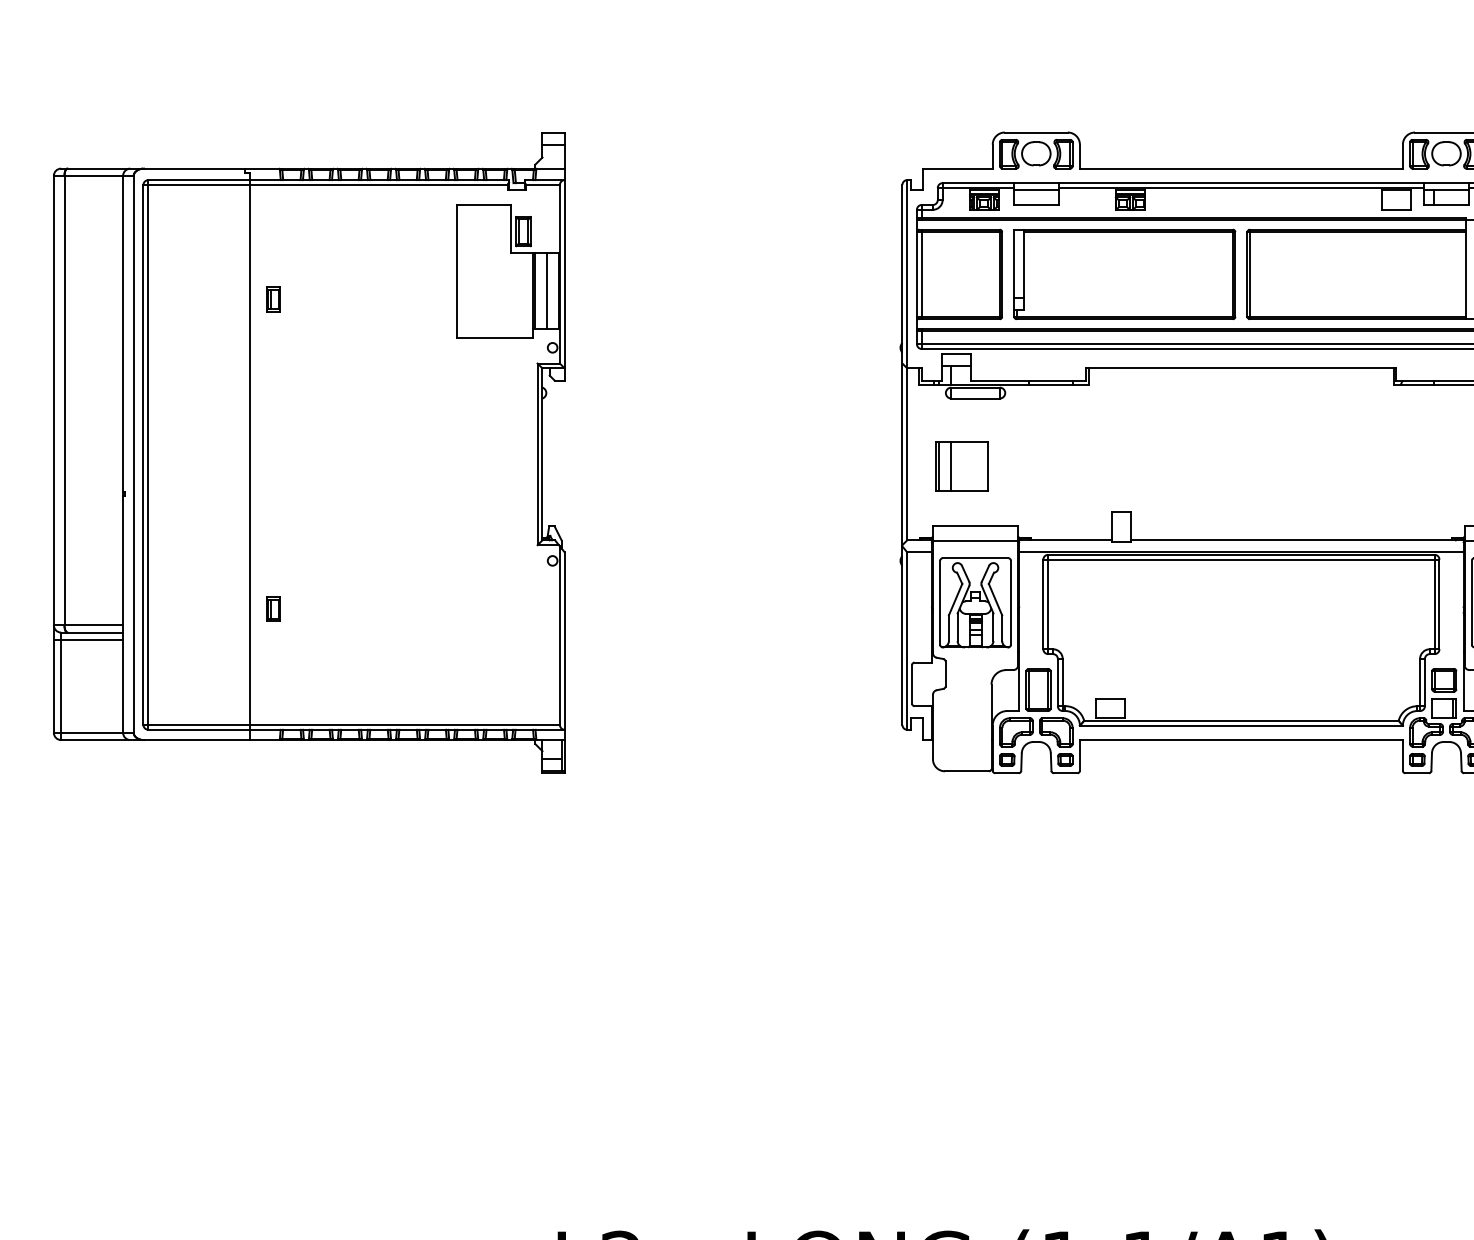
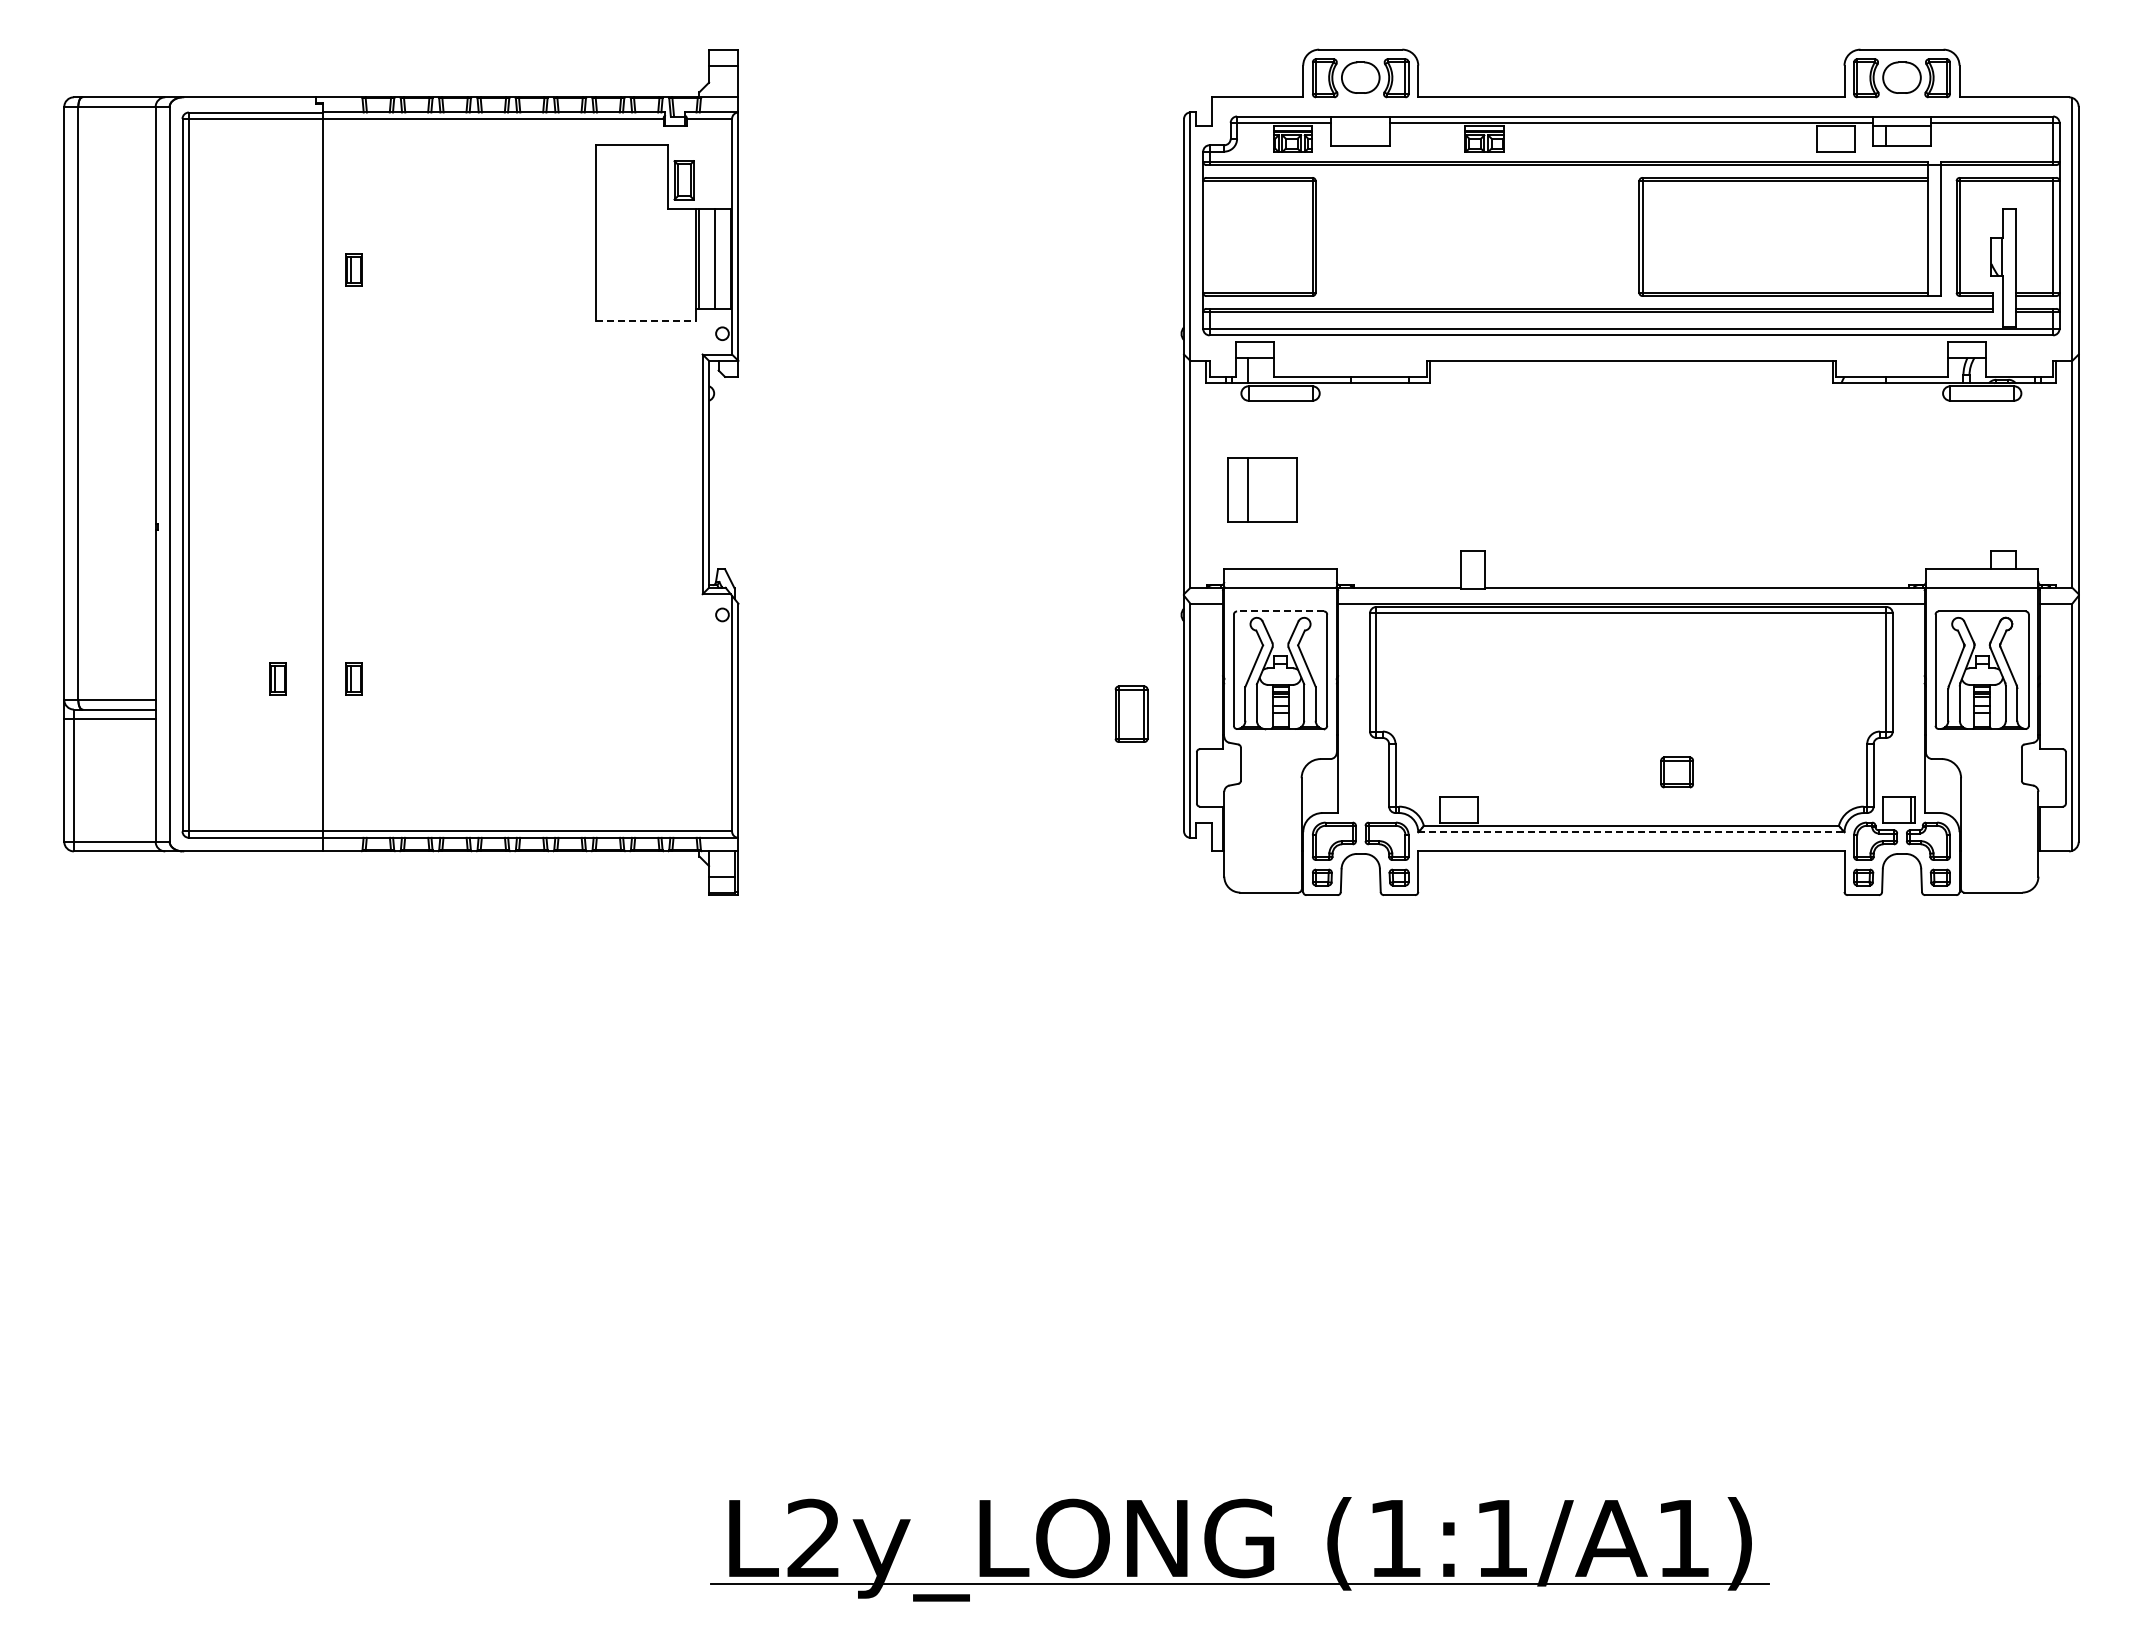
line: (1036, 190) -> (1360, 126), removed
line: (921, 274) -> (1209, 236), removed
part: (1124, 274) -> (1477, 236), removed
line: (495, 338) -> (646, 321), solid -> dashed
line: (938, 466) -> (1231, 490), removed
line: (975, 558) -> (1280, 611), solid -> dashed
part: (215, 609) -> (277, 678), added
part: (1443, 680) -> (1676, 772), moved
part: (1038, 689) -> (1131, 713), moved
line: (1241, 725) -> (1631, 832), solid -> dashed

